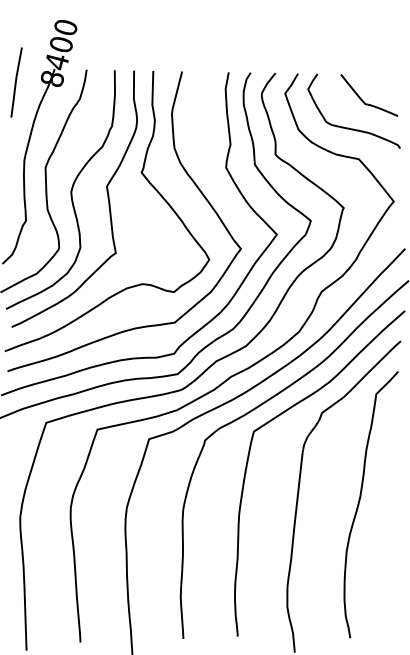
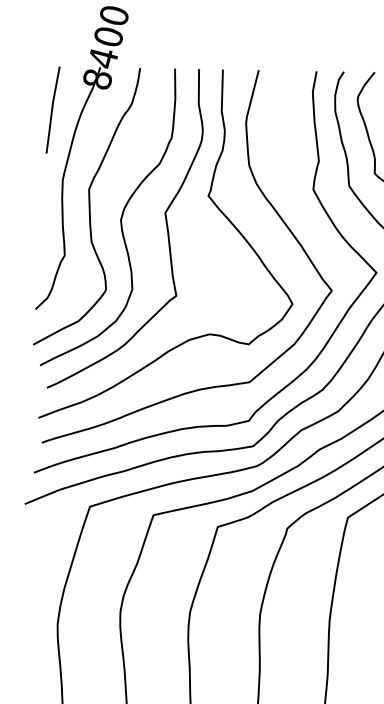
line: (16, 82) -> (52, 109), moved

